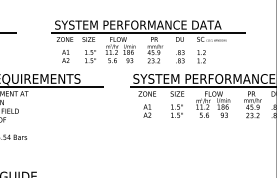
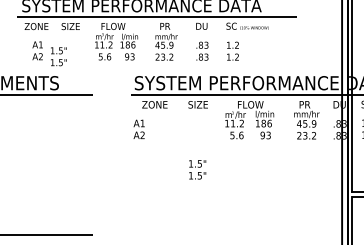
text: (90, 56) -> (58, 56), moved
text: (147, 110) -> (139, 128), moved
text: (176, 110) -> (196, 168), moved

